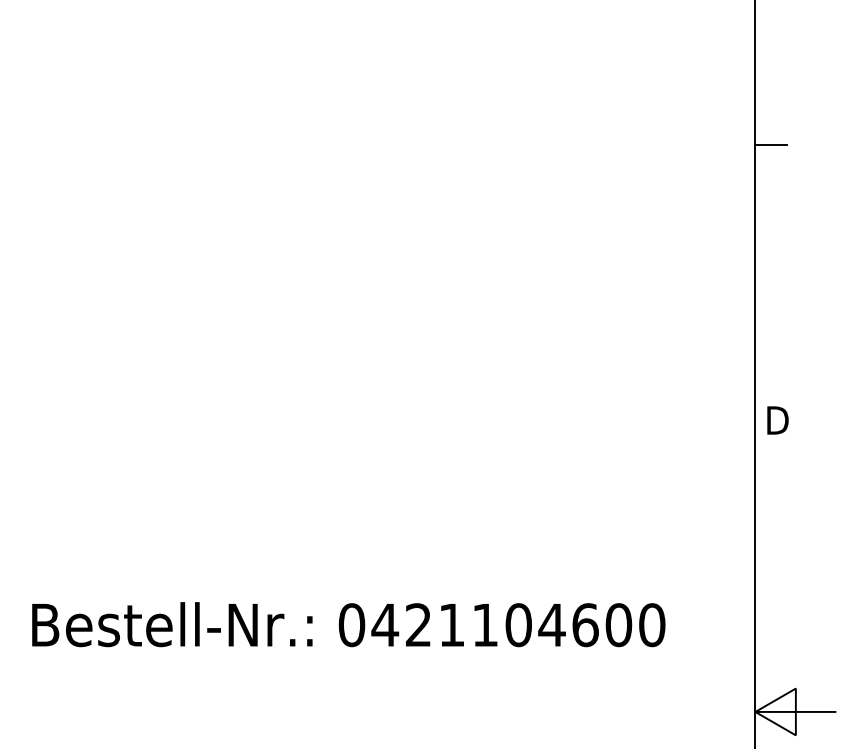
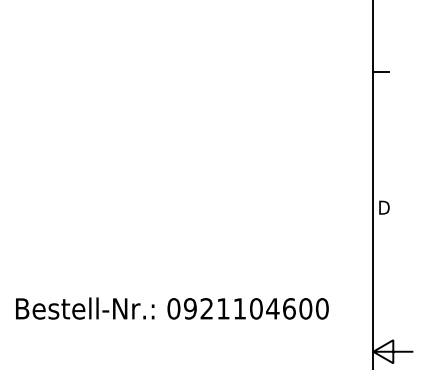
text: (385, 624) -> (190, 308), 0421104600 -> 0921104600

